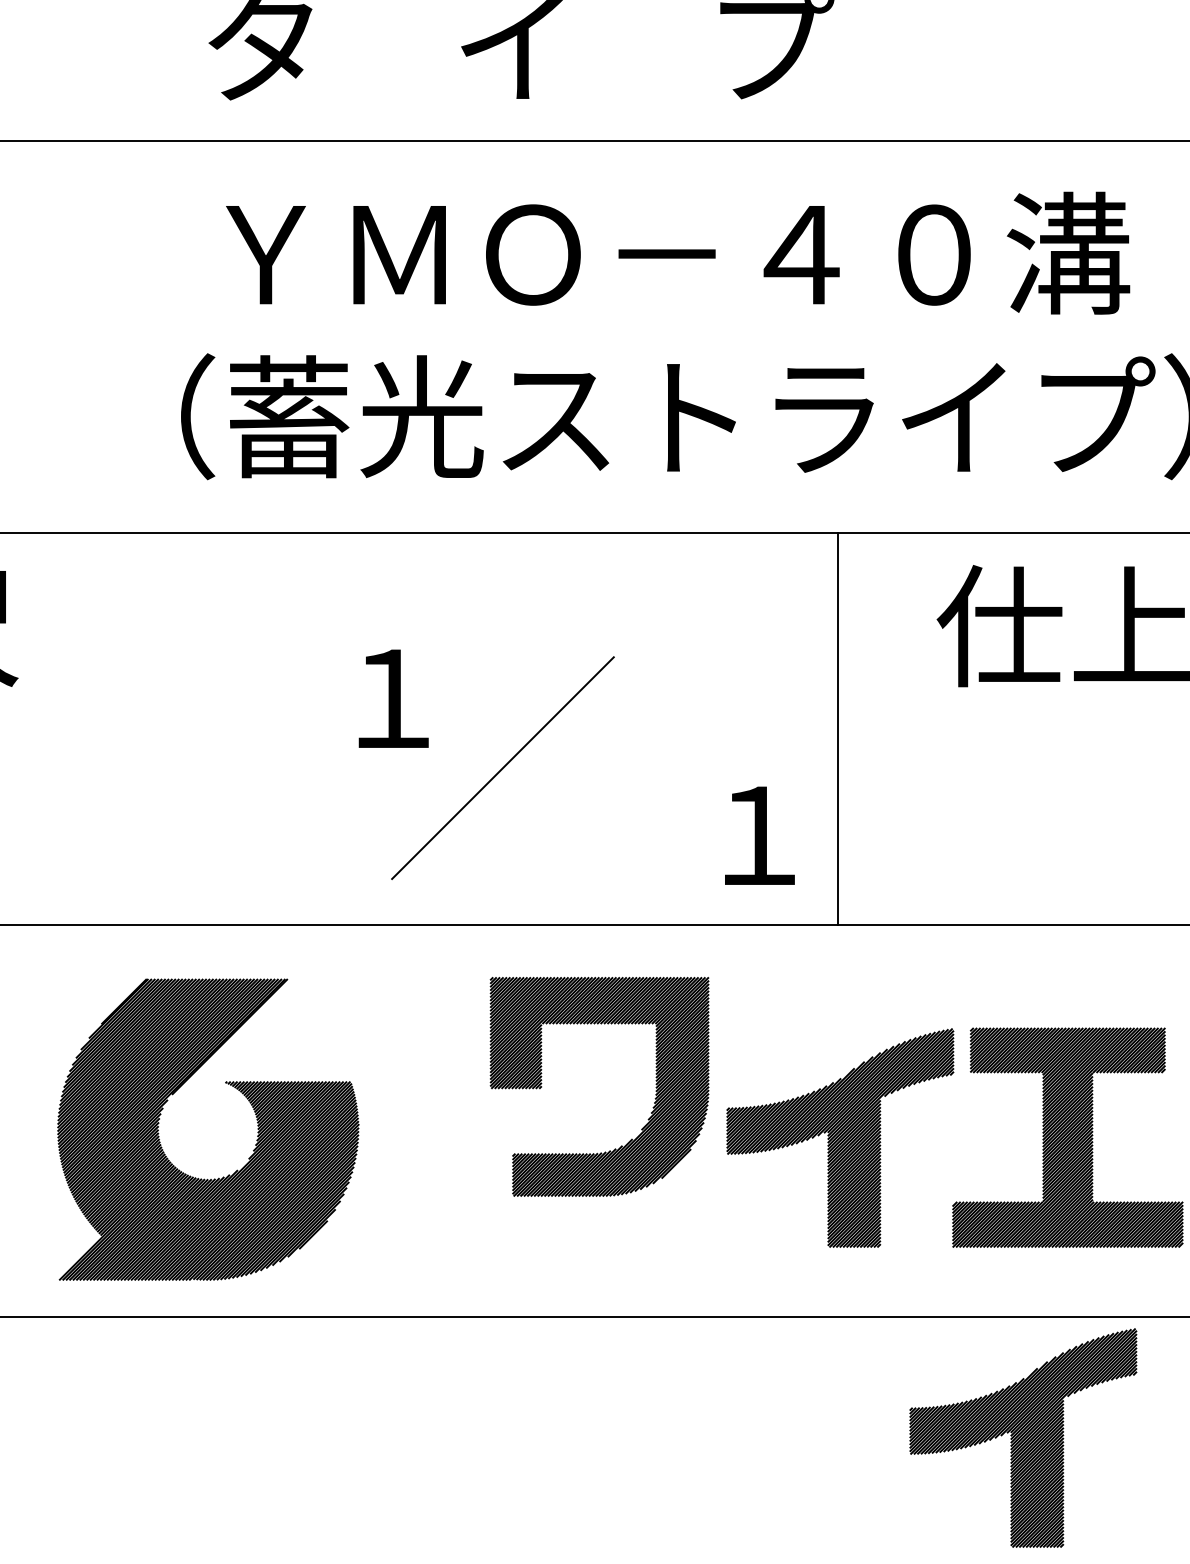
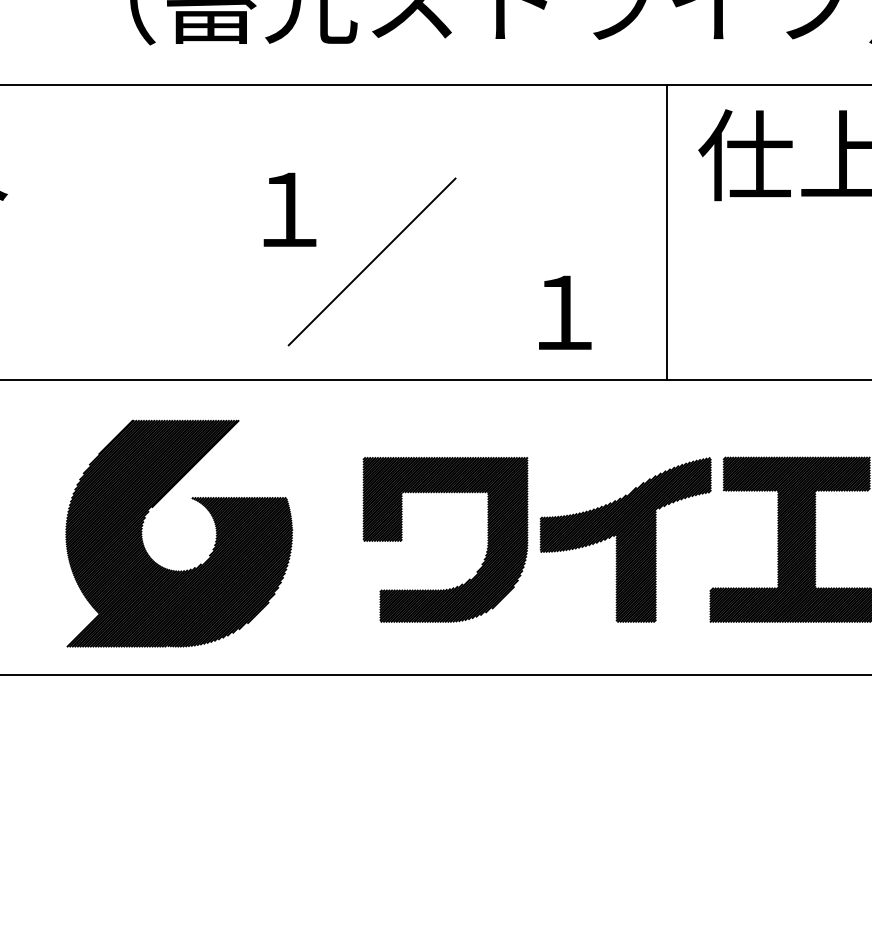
line: (838, 728) -> (667, 232), moved
part: (655, 1087) -> (487, 540), moved
part: (242, 1094) -> (204, 507), moved
part: (1023, 1437) -> (763, 765), removed

